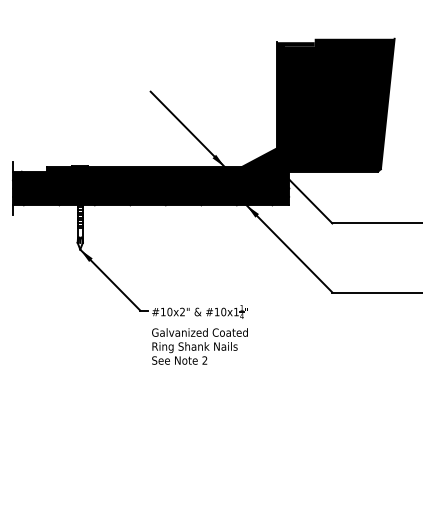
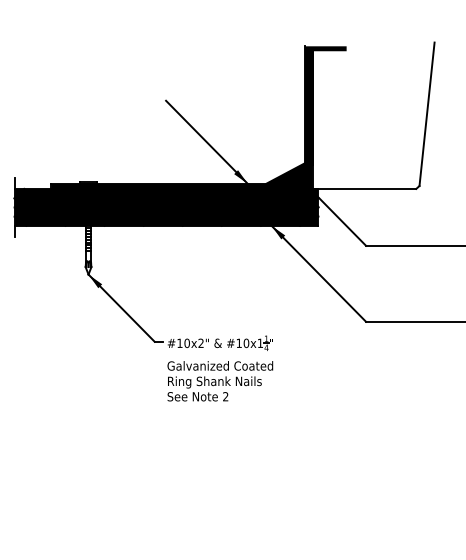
fill: (338, 104) -> (372, 114), removed

